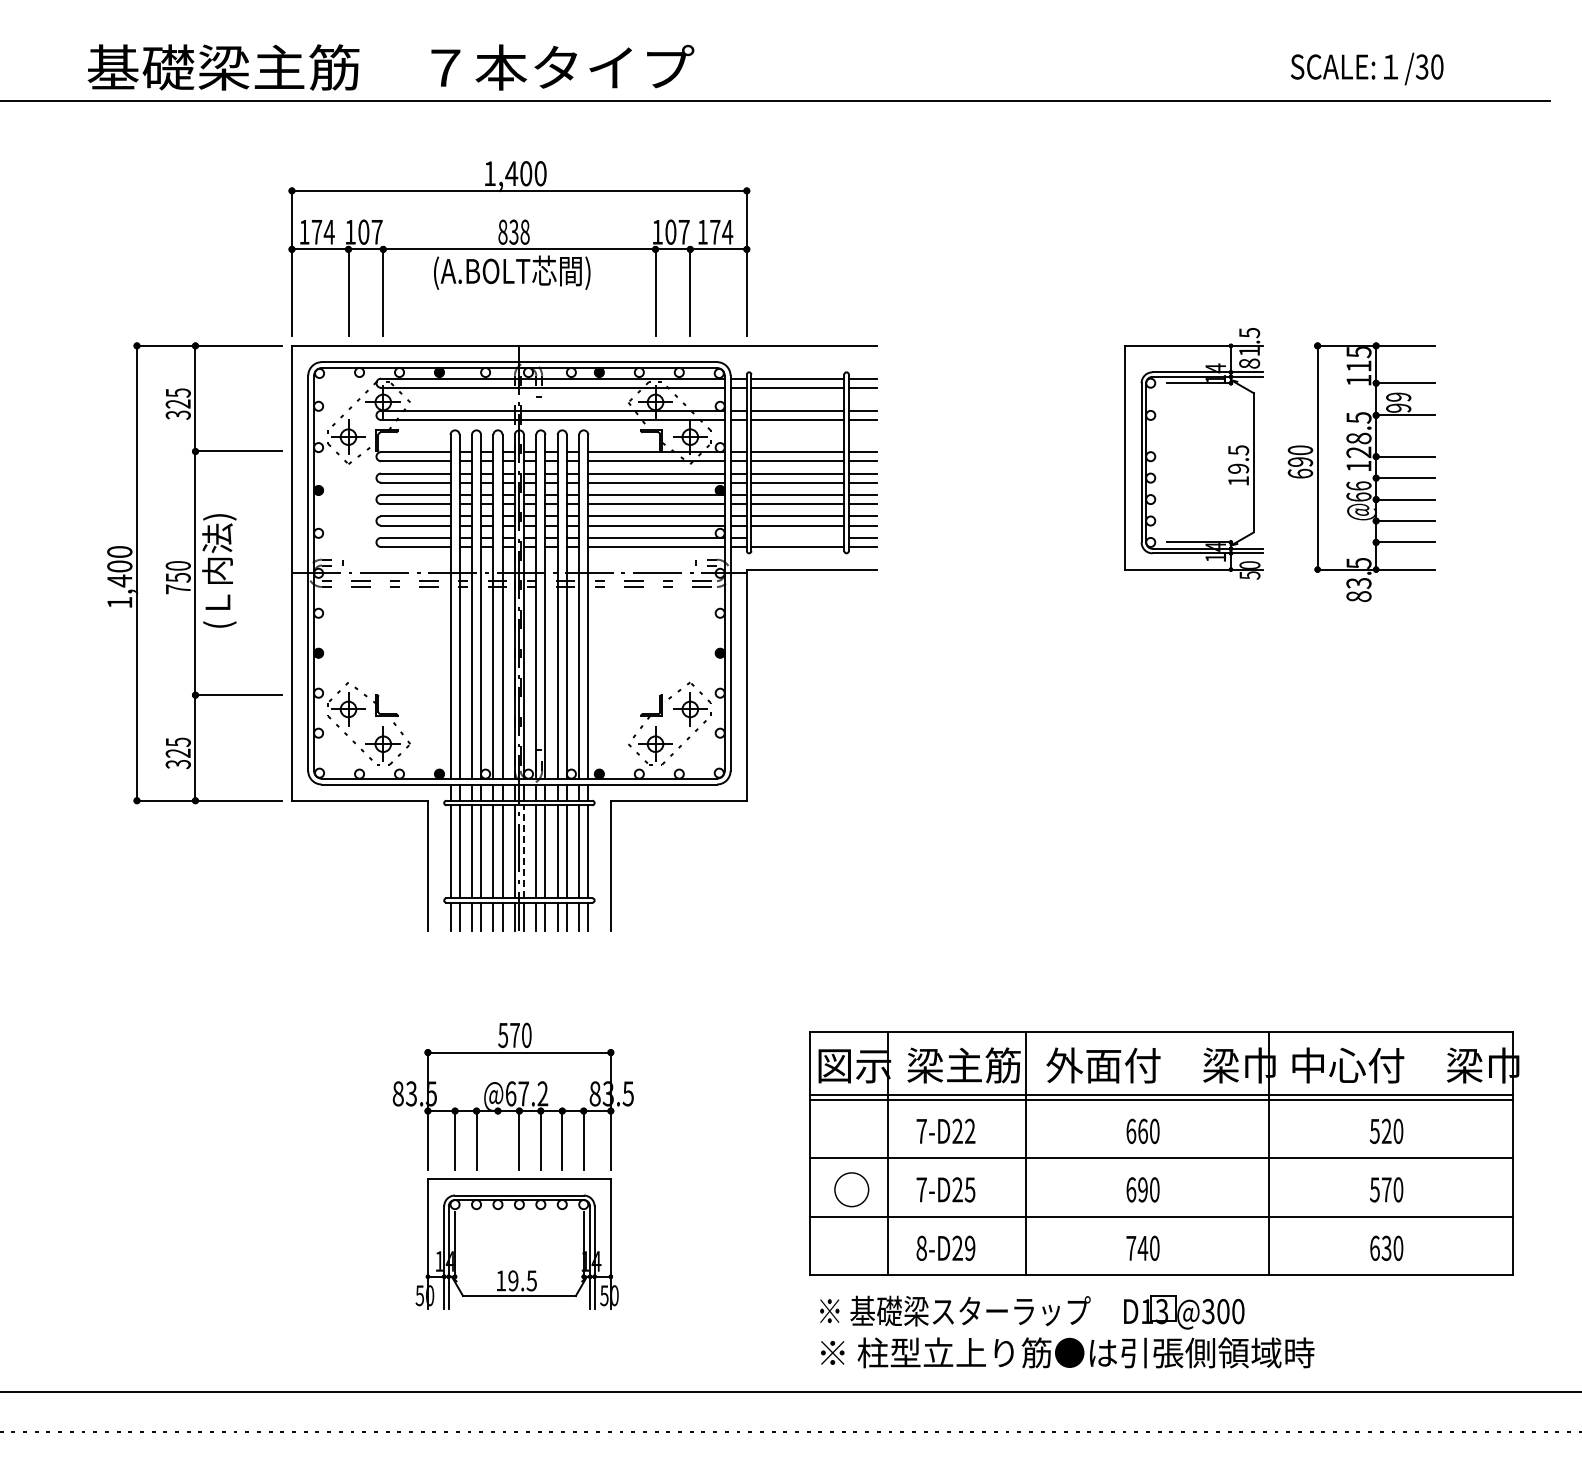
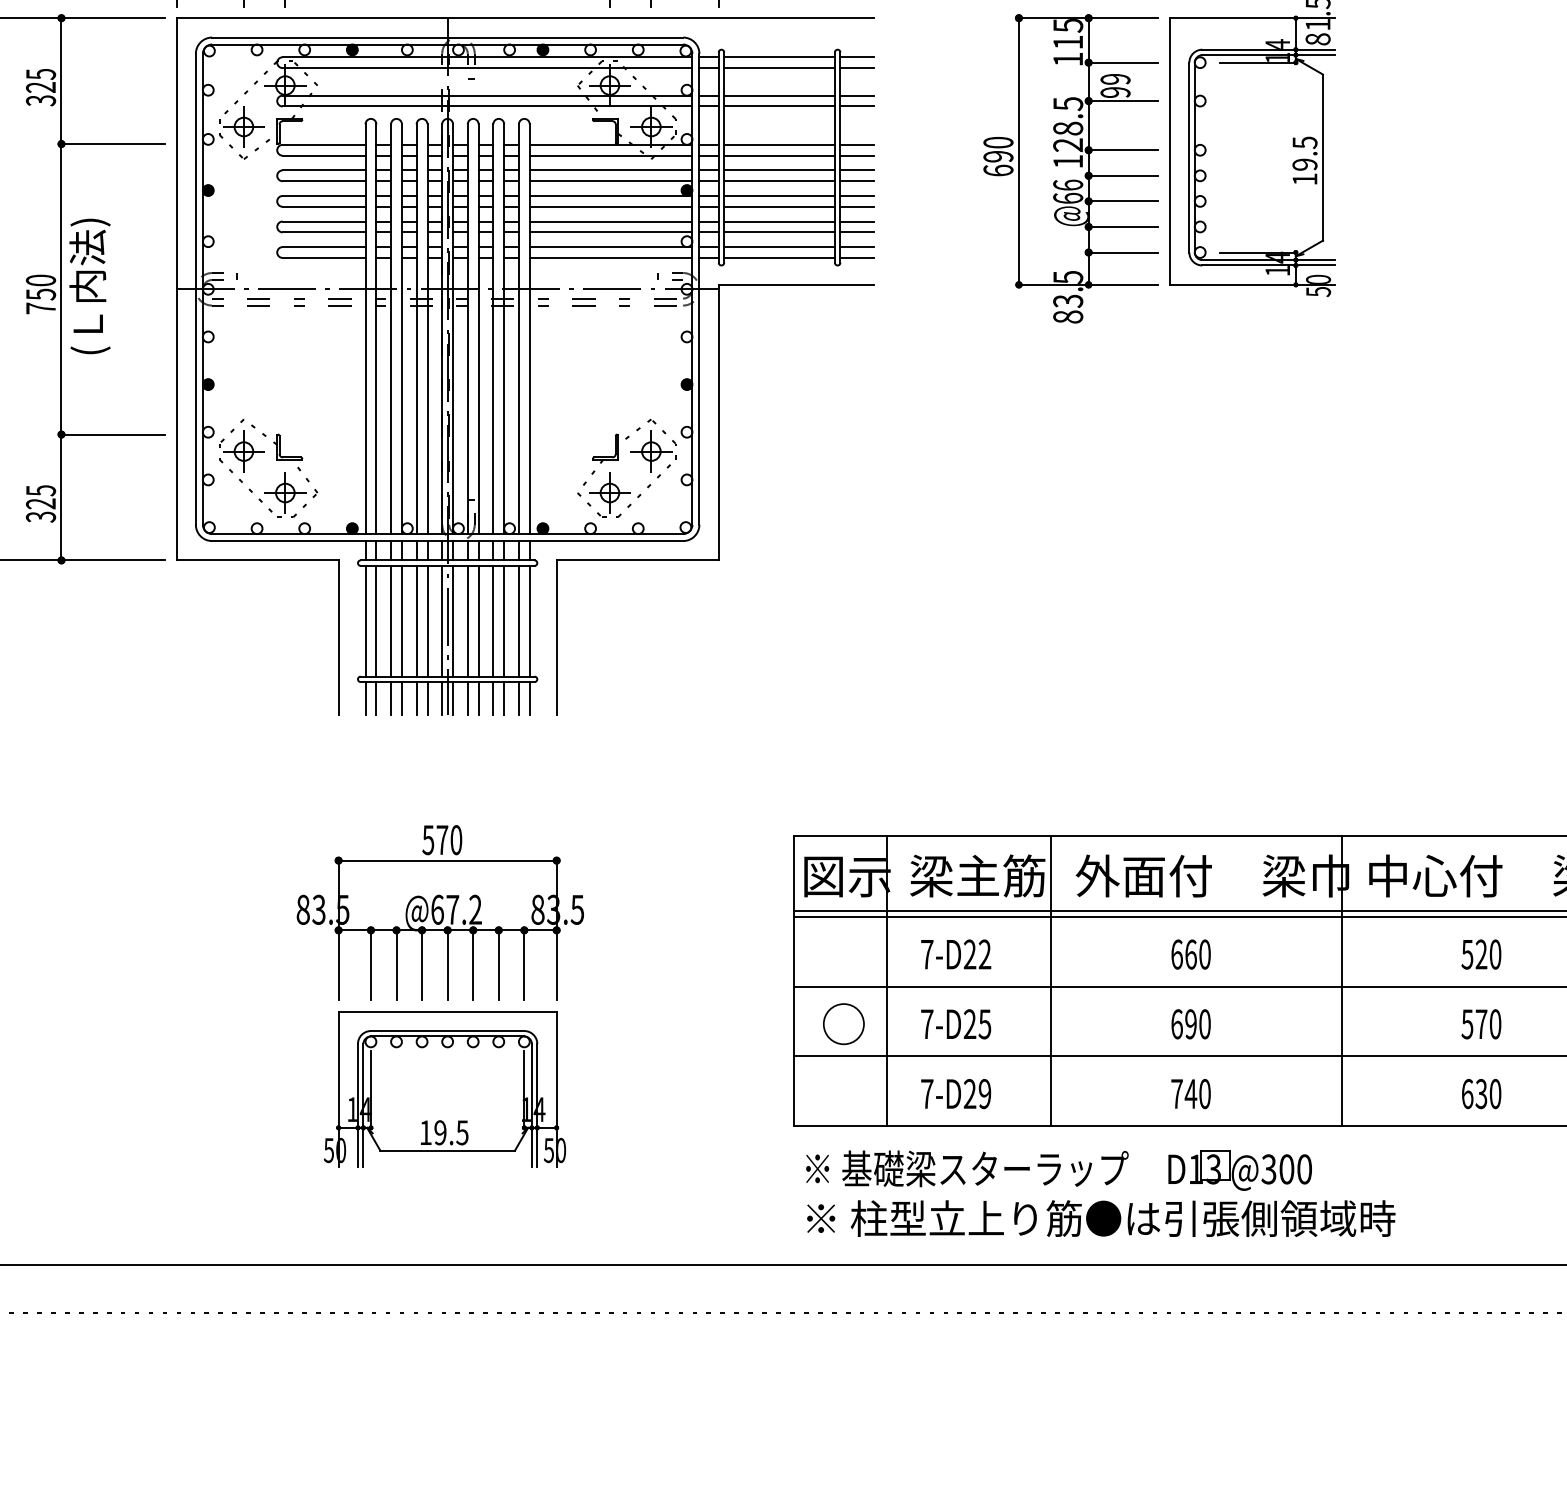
part: (1361, 471) -> (1071, 167), moved
line: (797, 537) -> (779, 246), added
line: (523, 851) -> (452, 620), dashed -> solid
line: (497, 1140) -> (421, 965), added
text: (921, 1247) -> (926, 1092), 8-D29 -> 7-D29

